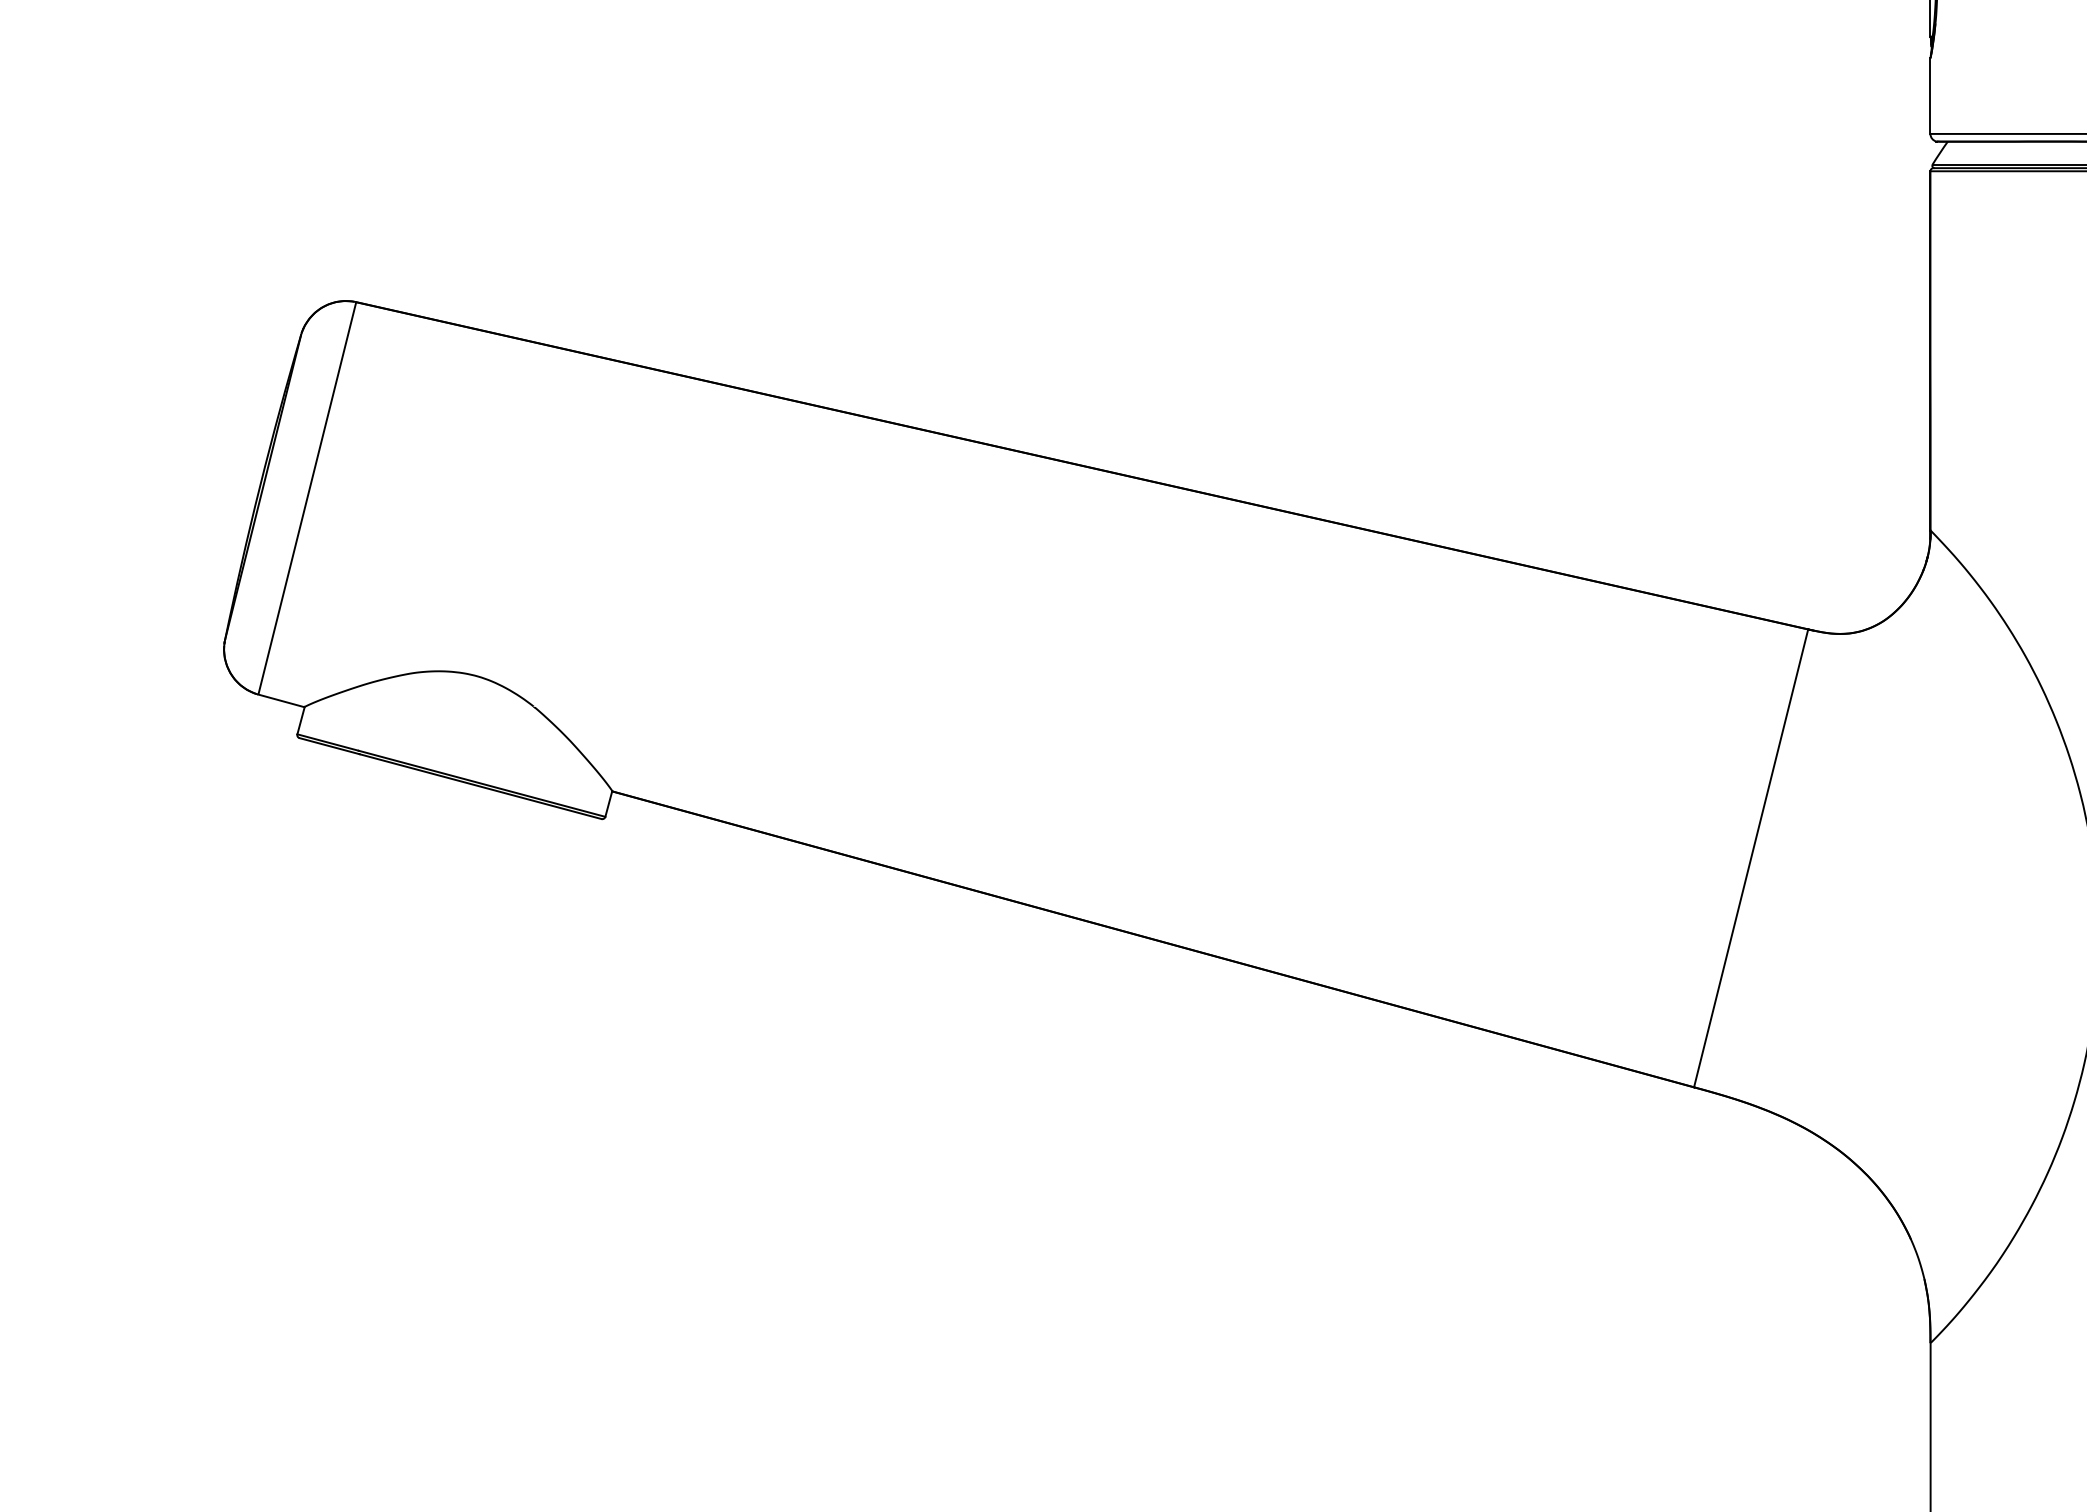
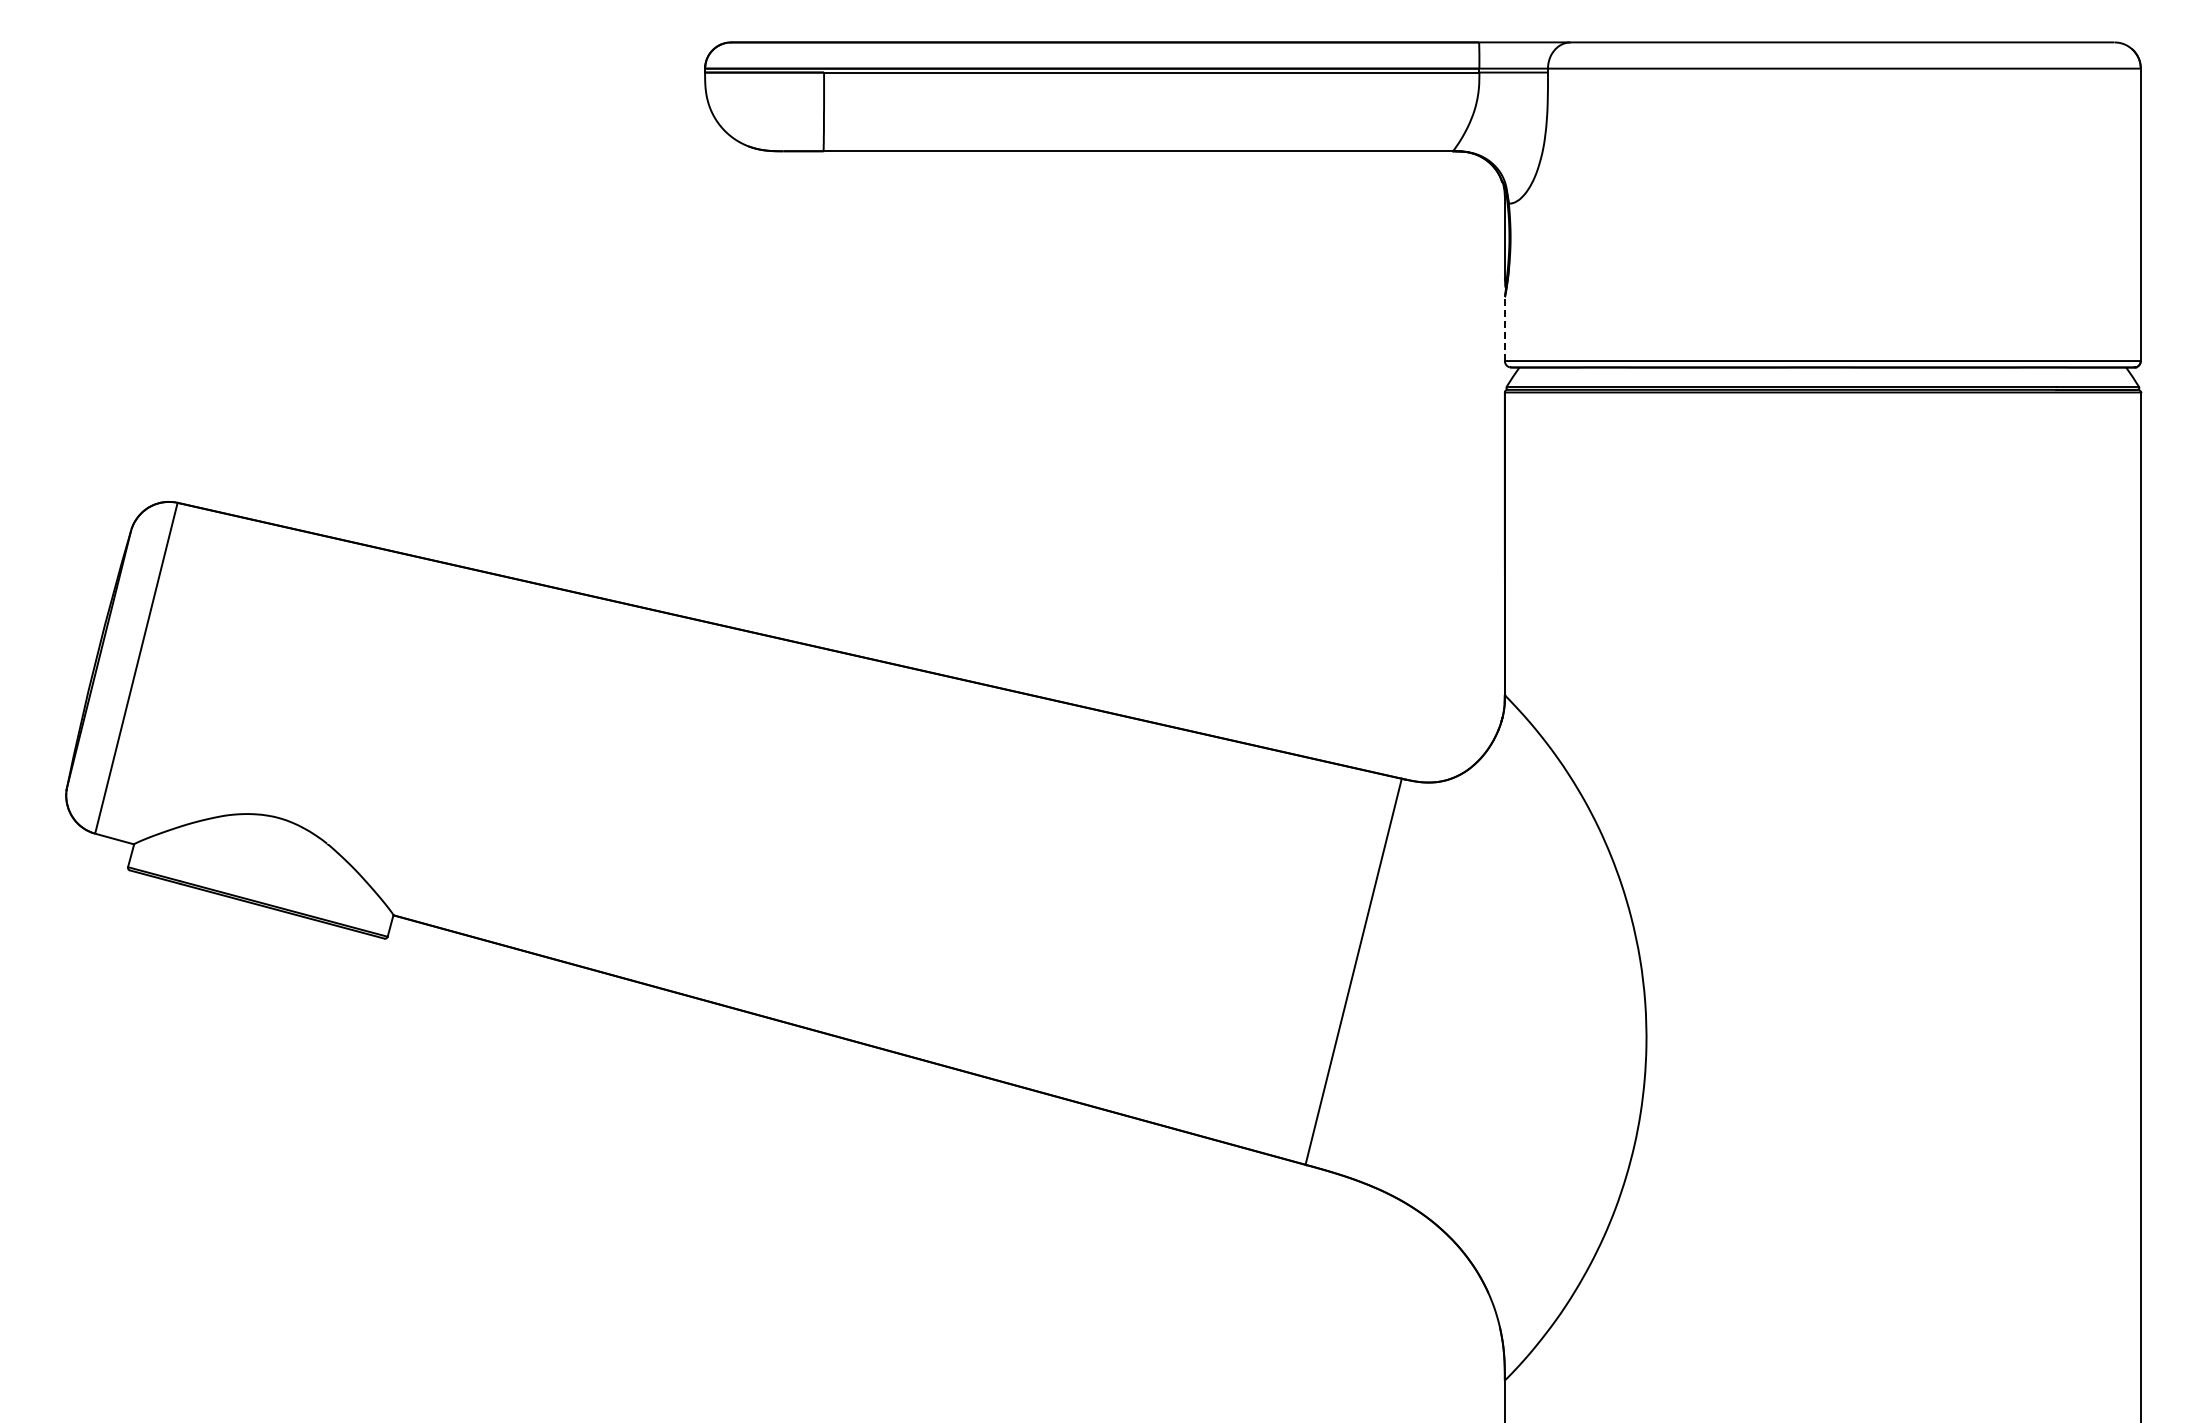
line: (1930, 96) -> (1504, 329), solid -> dashed

